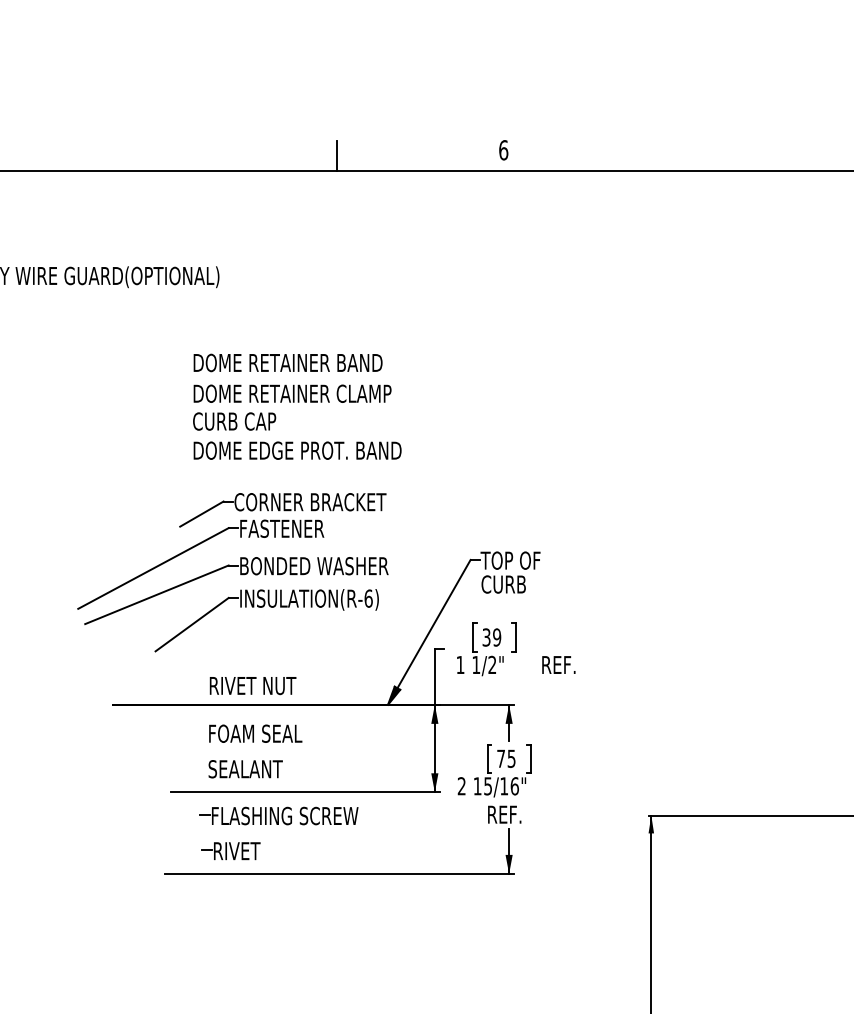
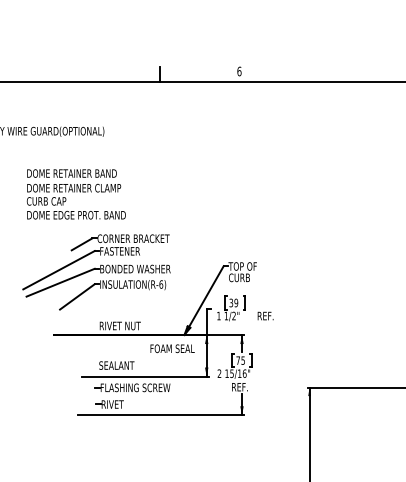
text: (295, 407) -> (75, 194), moved
part: (232, 573) -> (96, 272), moved
text: (255, 733) -> (172, 348), moved

